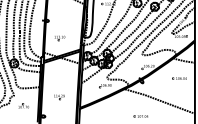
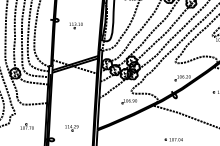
part: (60, 38) -> (76, 26), moved
part: (59, 97) -> (71, 128), moved

